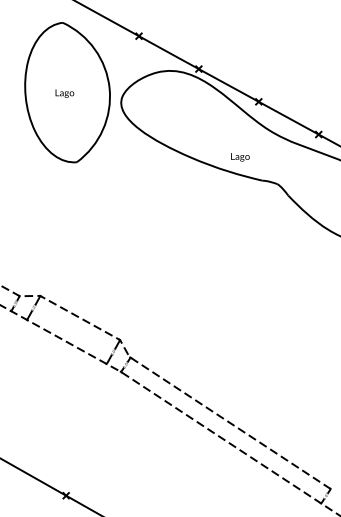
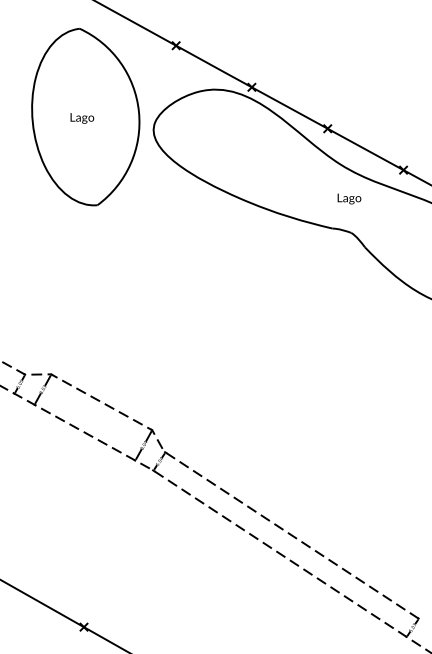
text: (240, 156) -> (349, 198), moved

